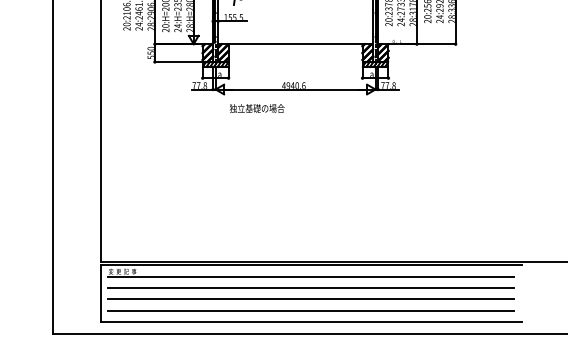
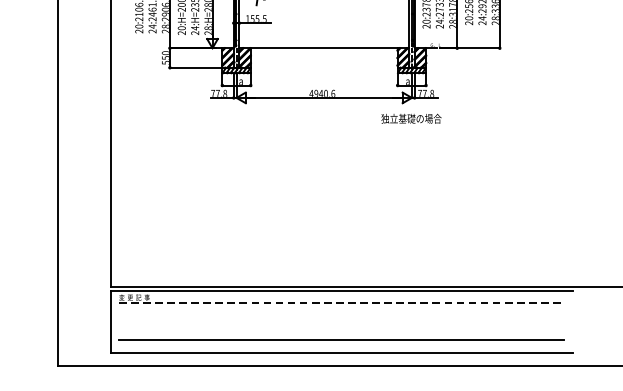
text: (256, 108) -> (410, 118), moved
line: (311, 276) -> (341, 302), solid -> dashed
line: (310, 287) -> (340, 315), removed
line: (310, 299) -> (340, 328), removed

